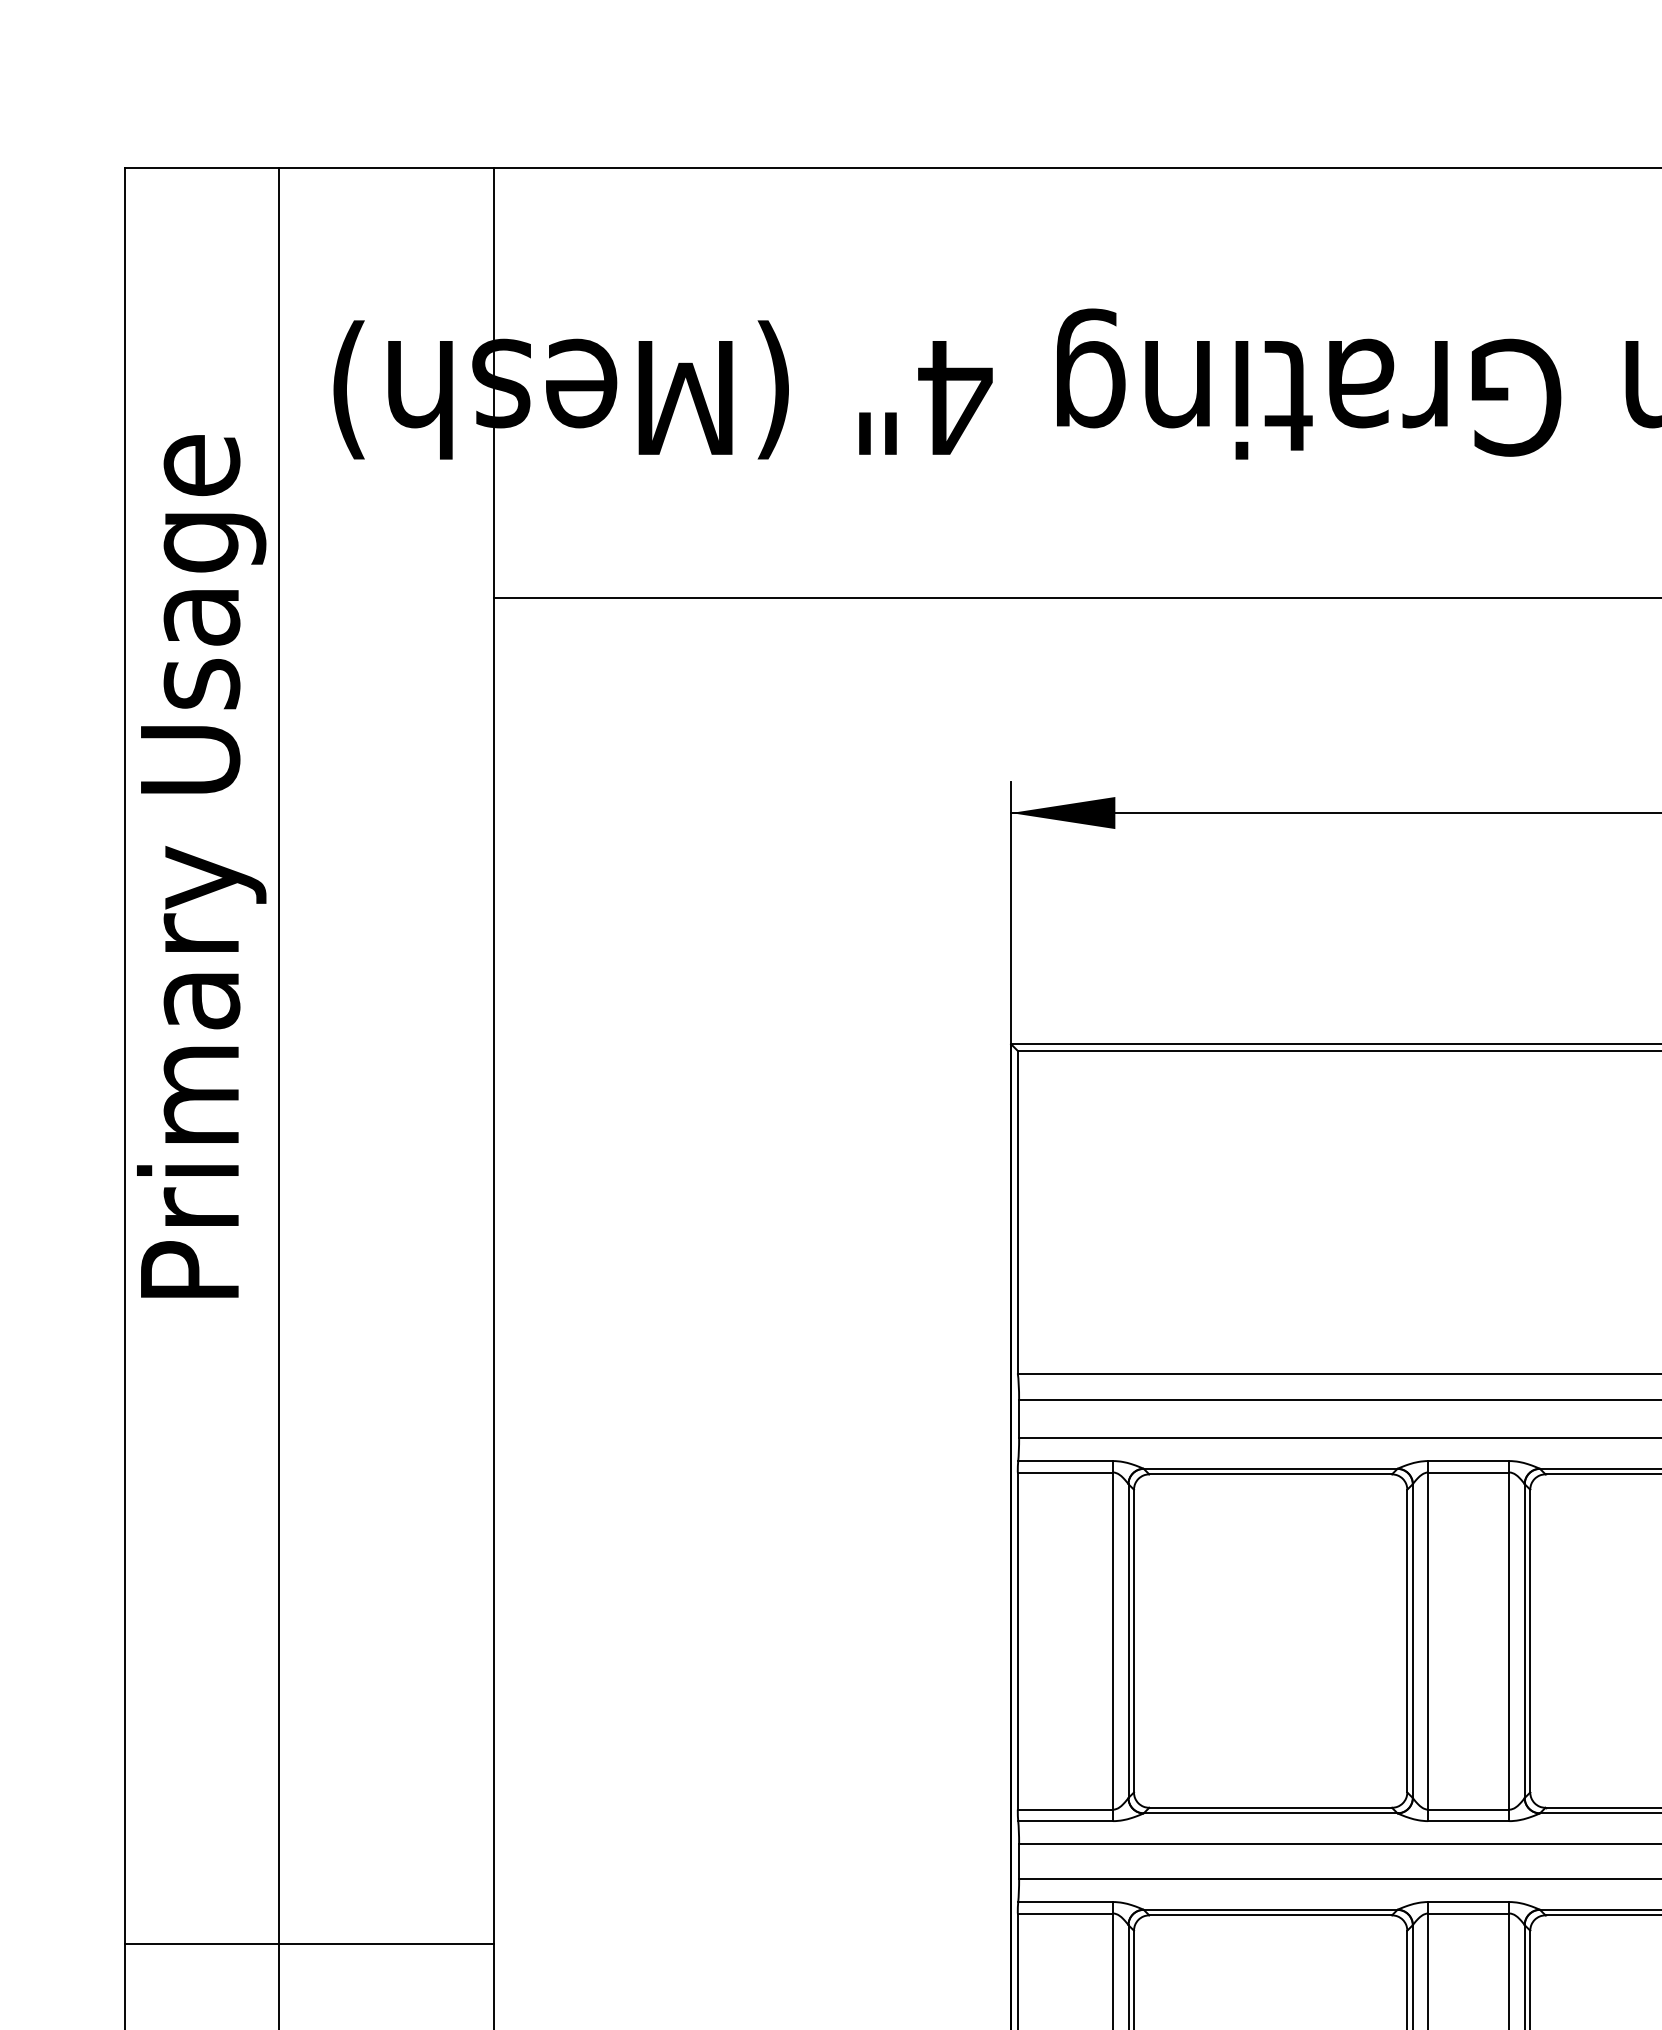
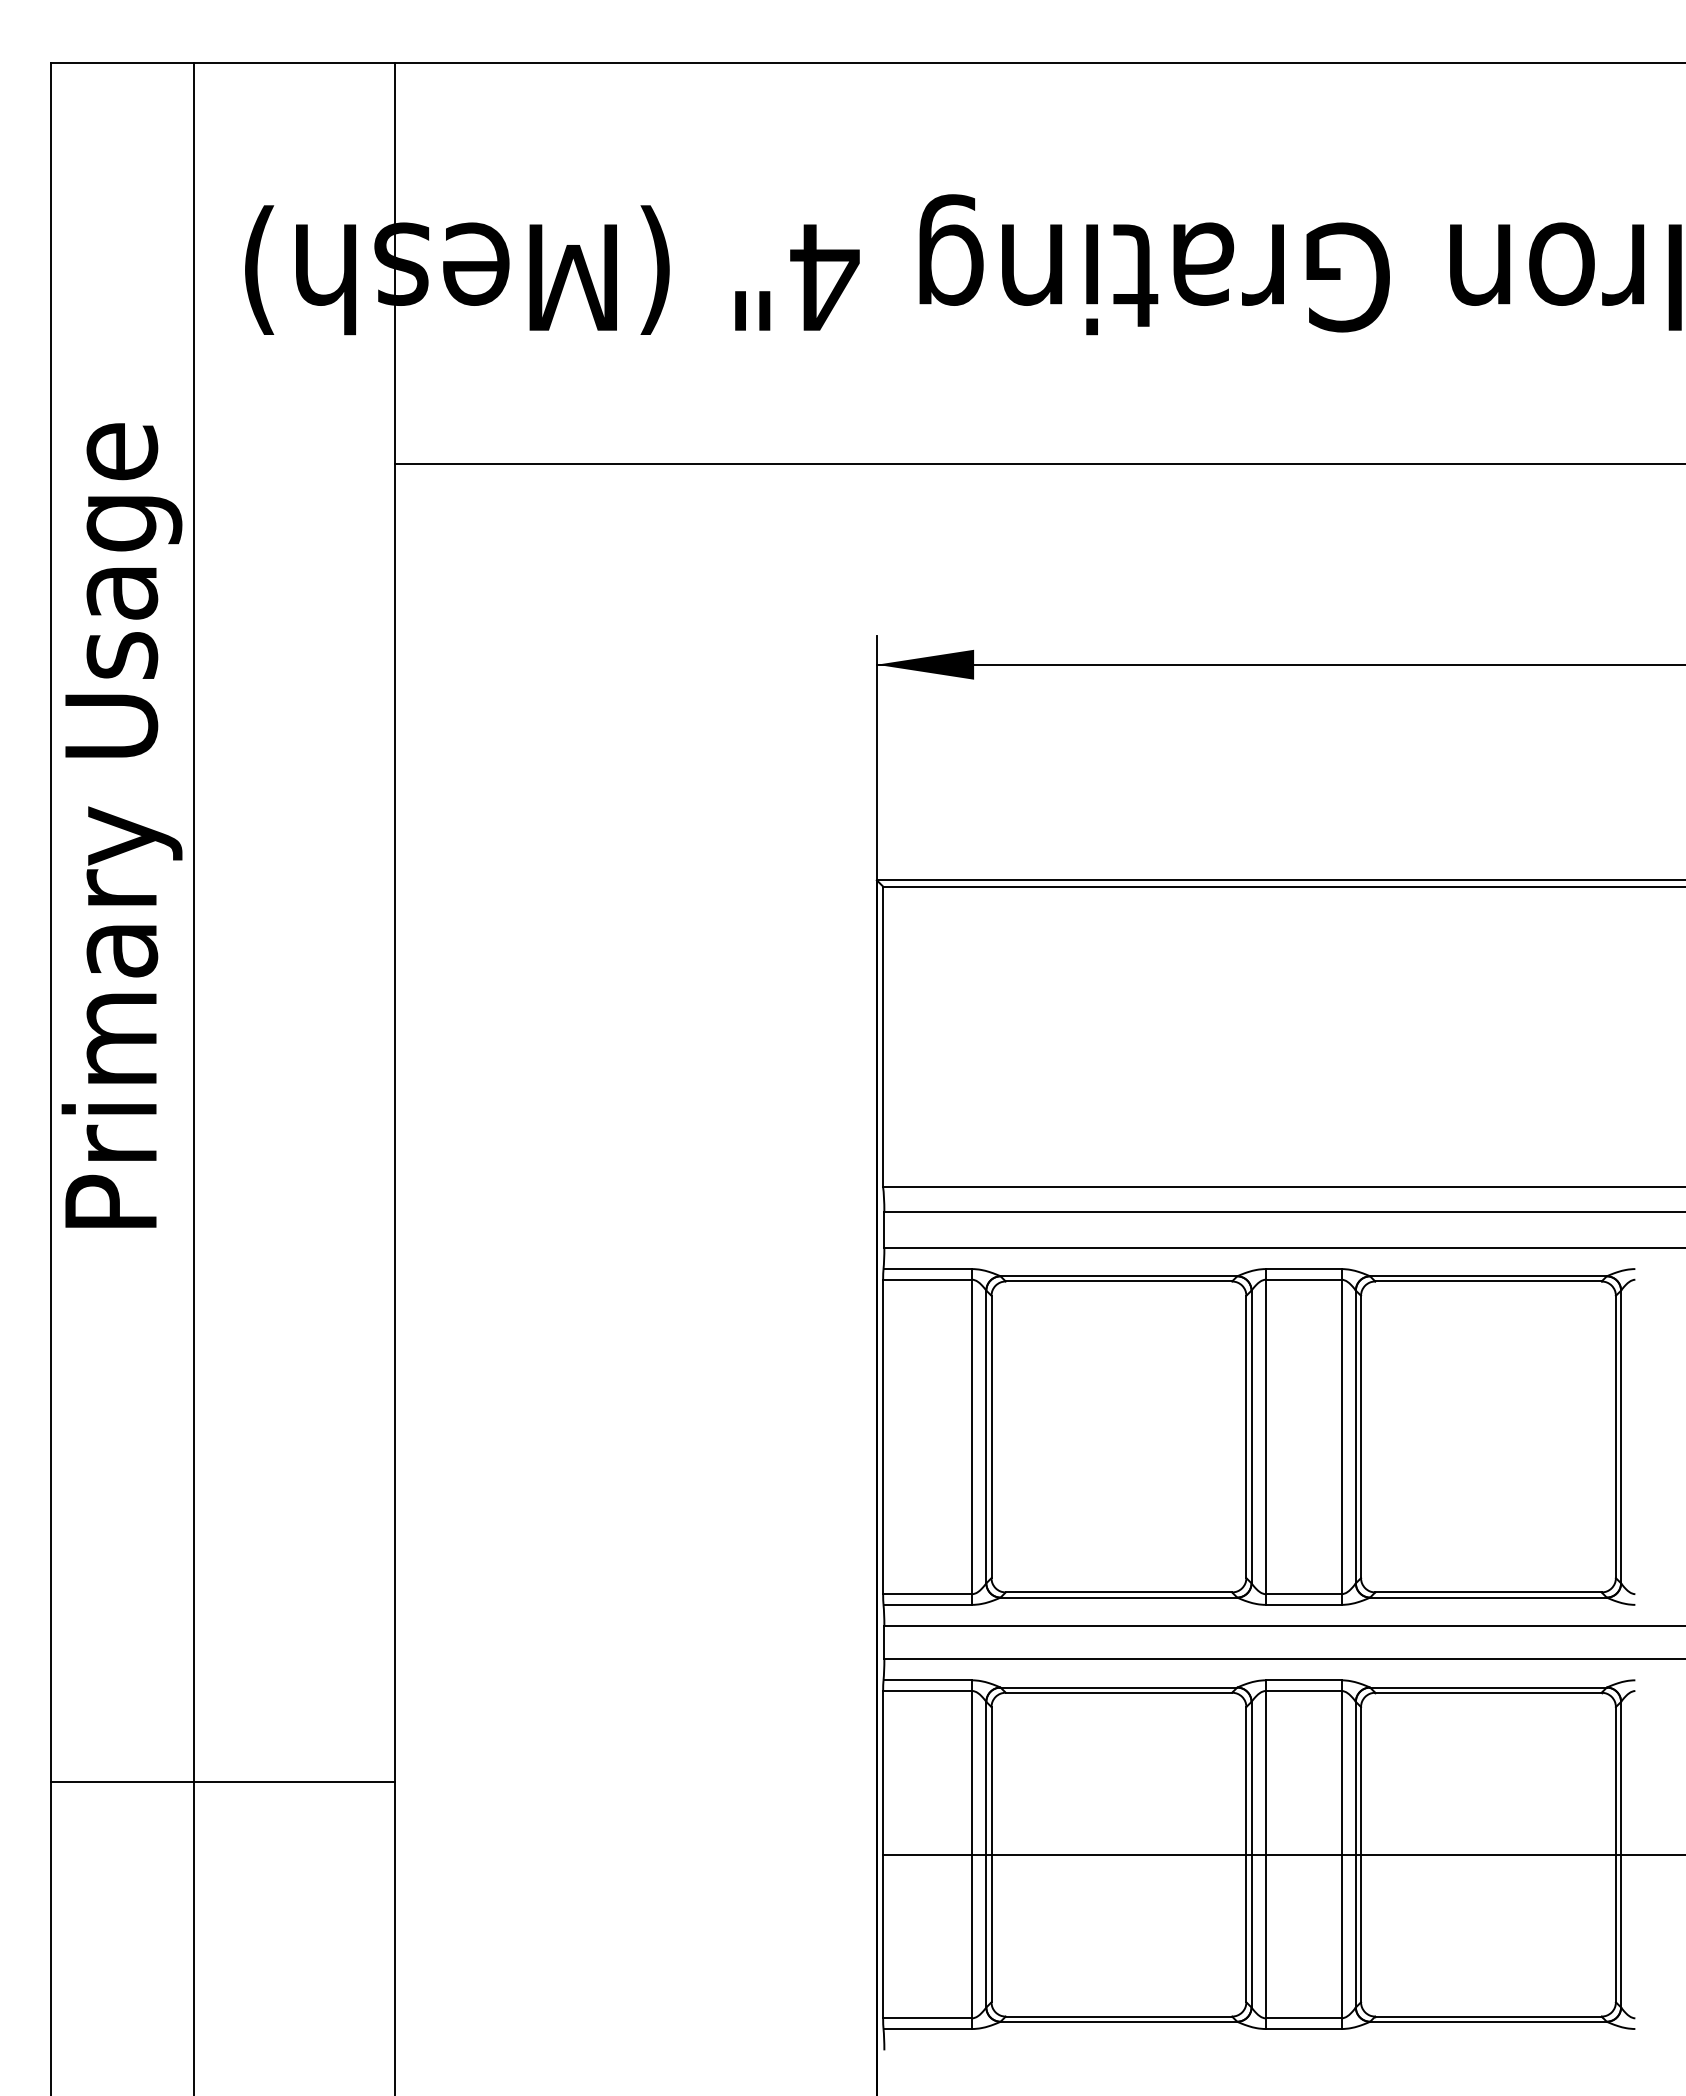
text: (201, 866) -> (121, 825), moved
line: (309, 1944) -> (222, 1782), moved

